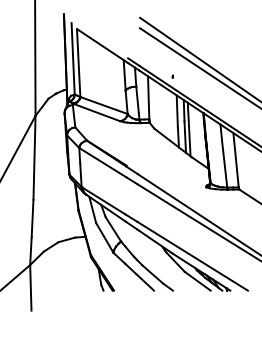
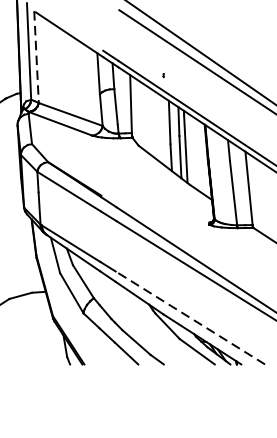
line: (78, 63) -> (36, 57), solid -> dashed
line: (192, 255) -> (190, 316), solid -> dashed

